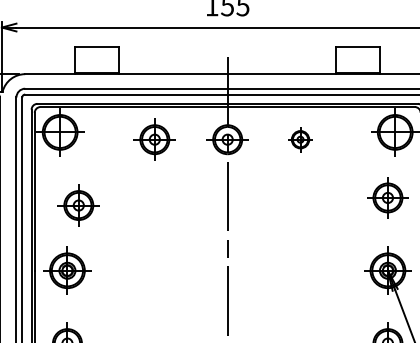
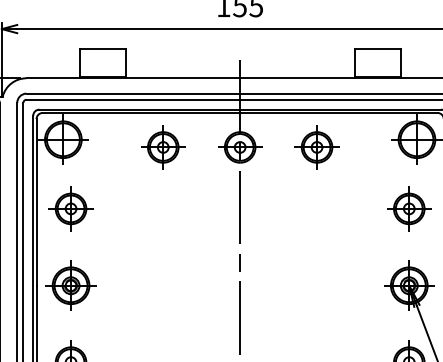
part: (300, 139) -> (316, 147), size x1.67
part: (78, 205) -> (70, 208), moved

